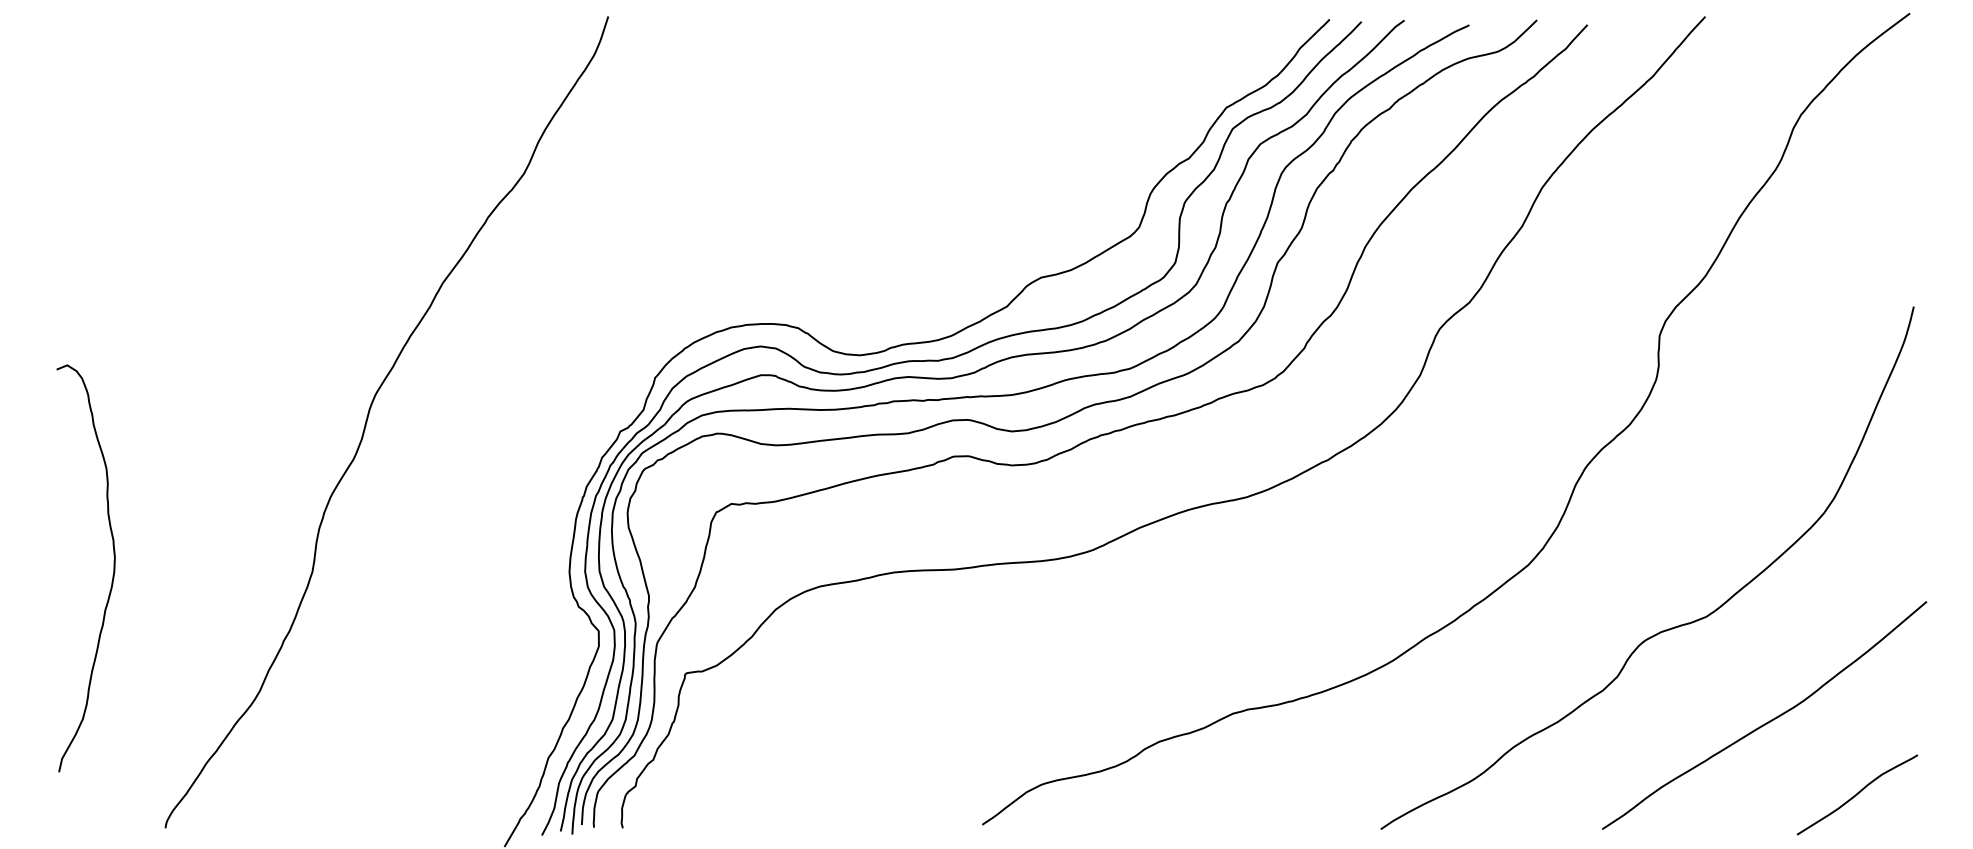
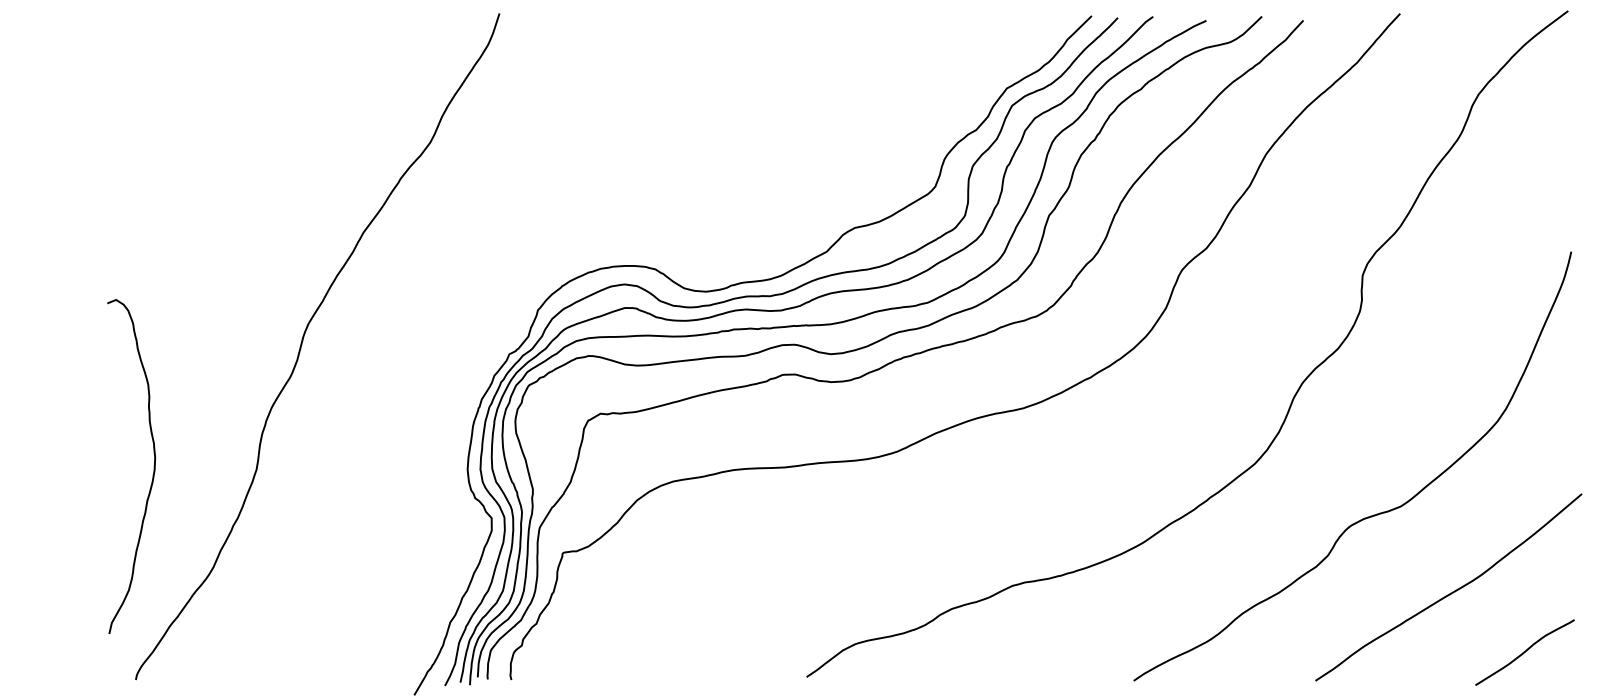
curve: (112, 575) -> (153, 472), moved

